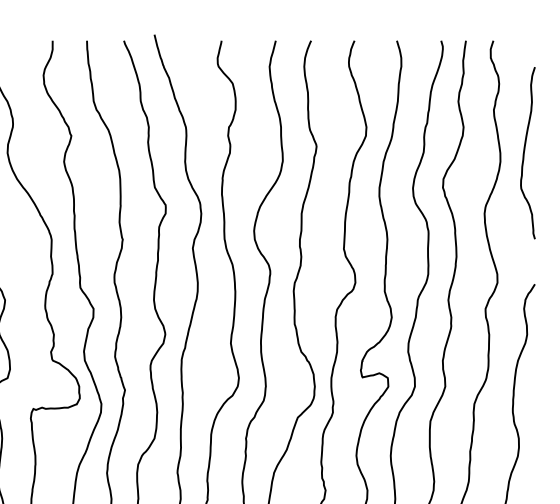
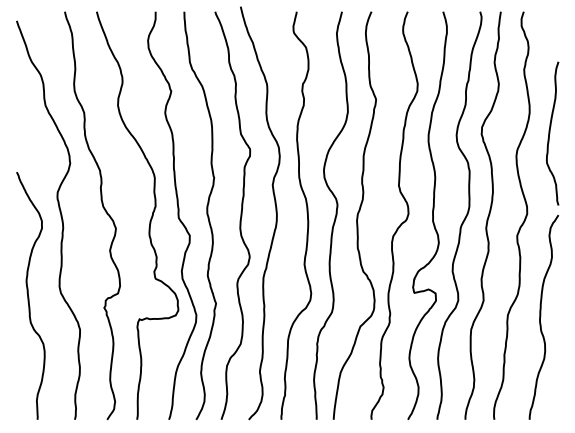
curve: (525, 153) -> (550, 133), moved

